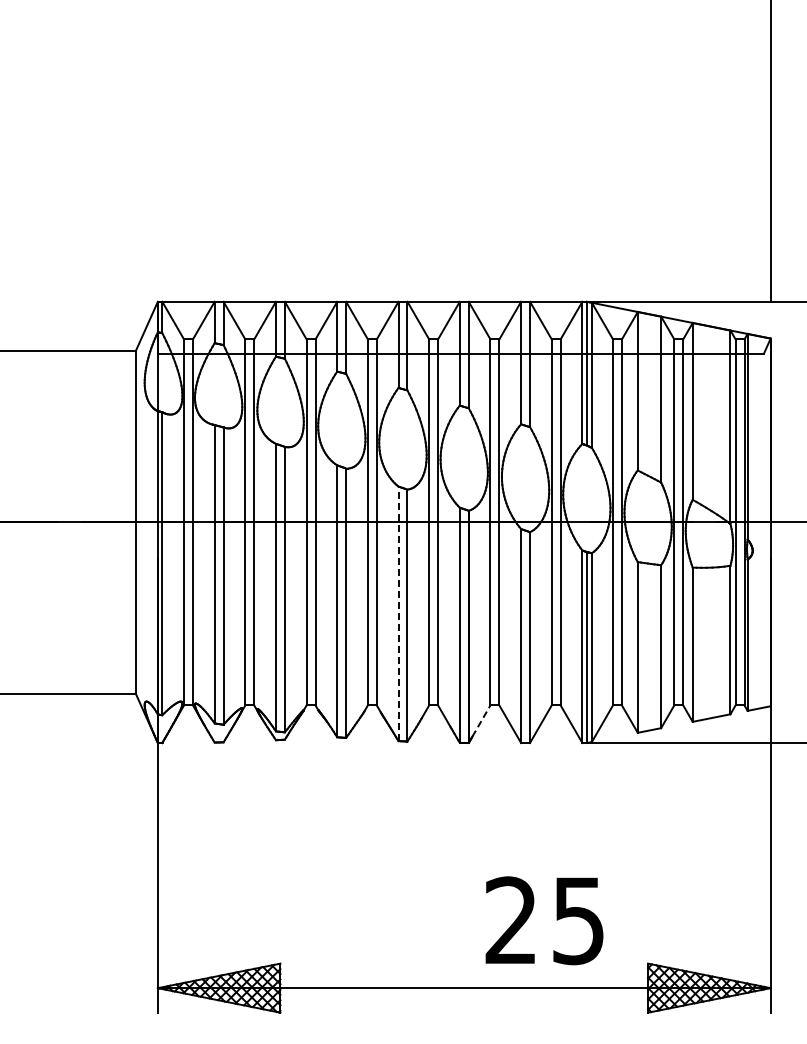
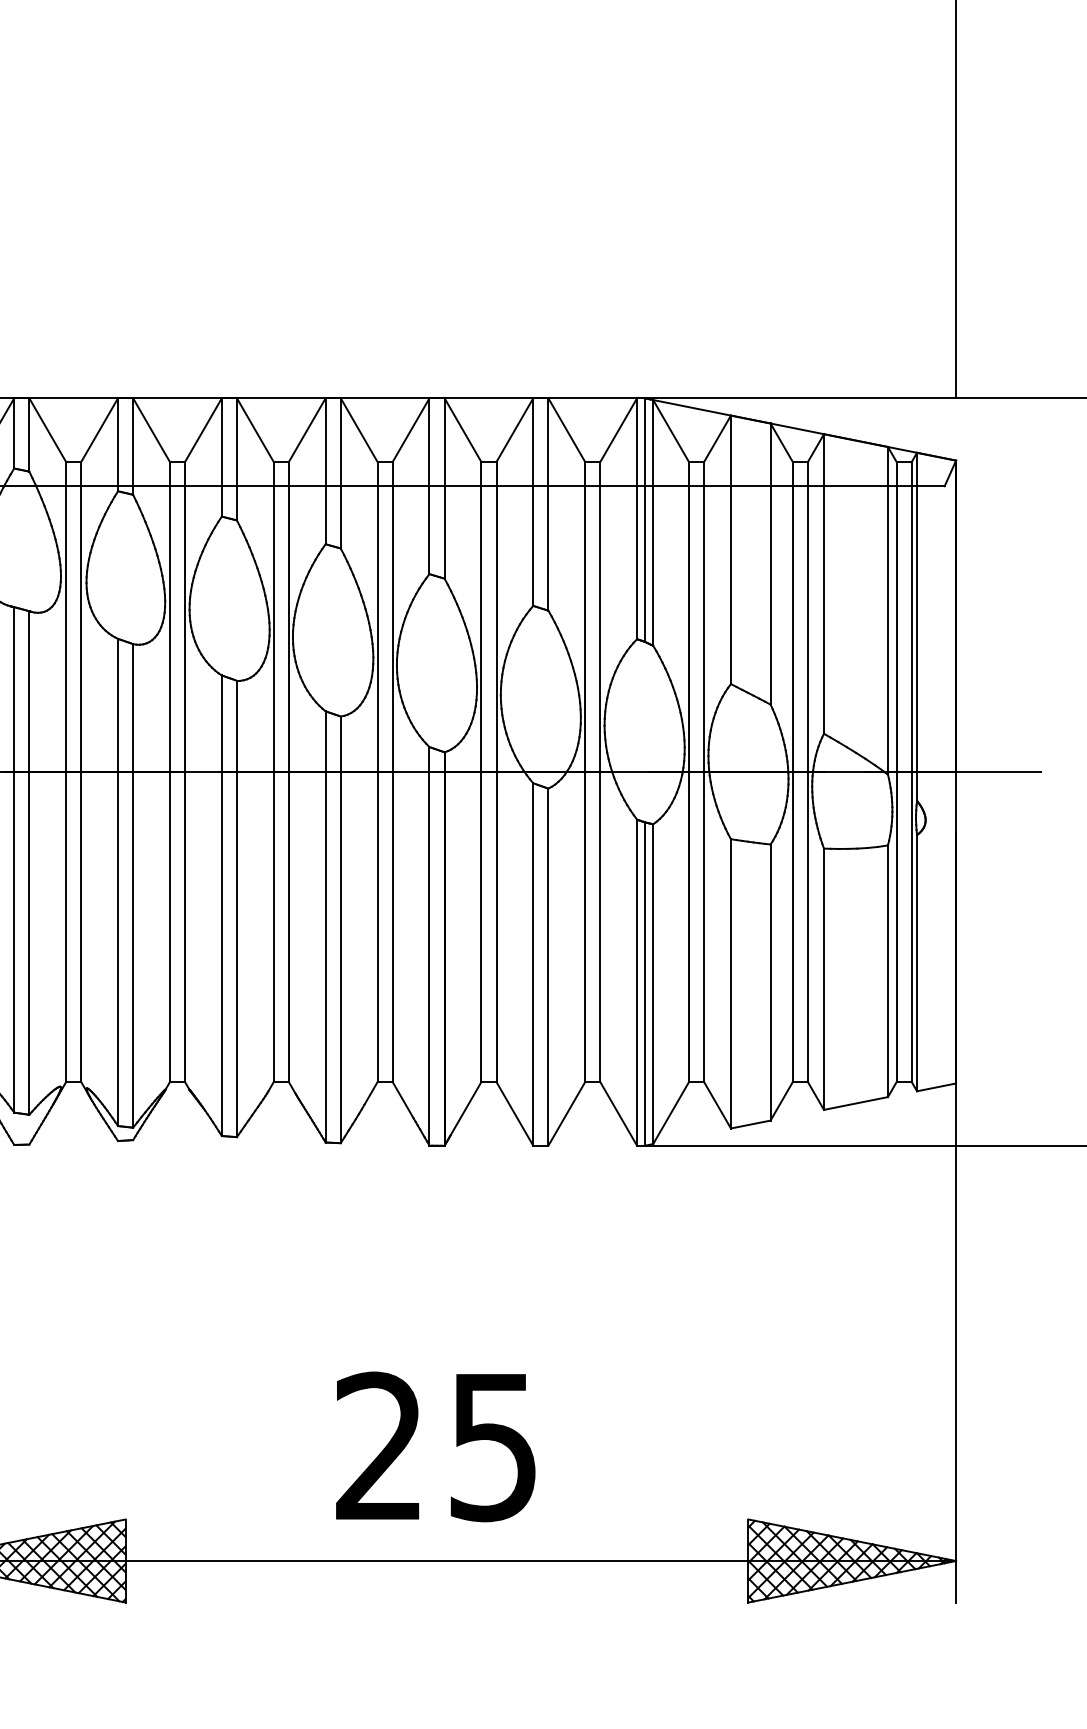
line: (398, 613) -> (325, 926), dashed -> solid
line: (481, 720) -> (466, 1107), dashed -> solid
text: (544, 920) -> (435, 1446), moved

